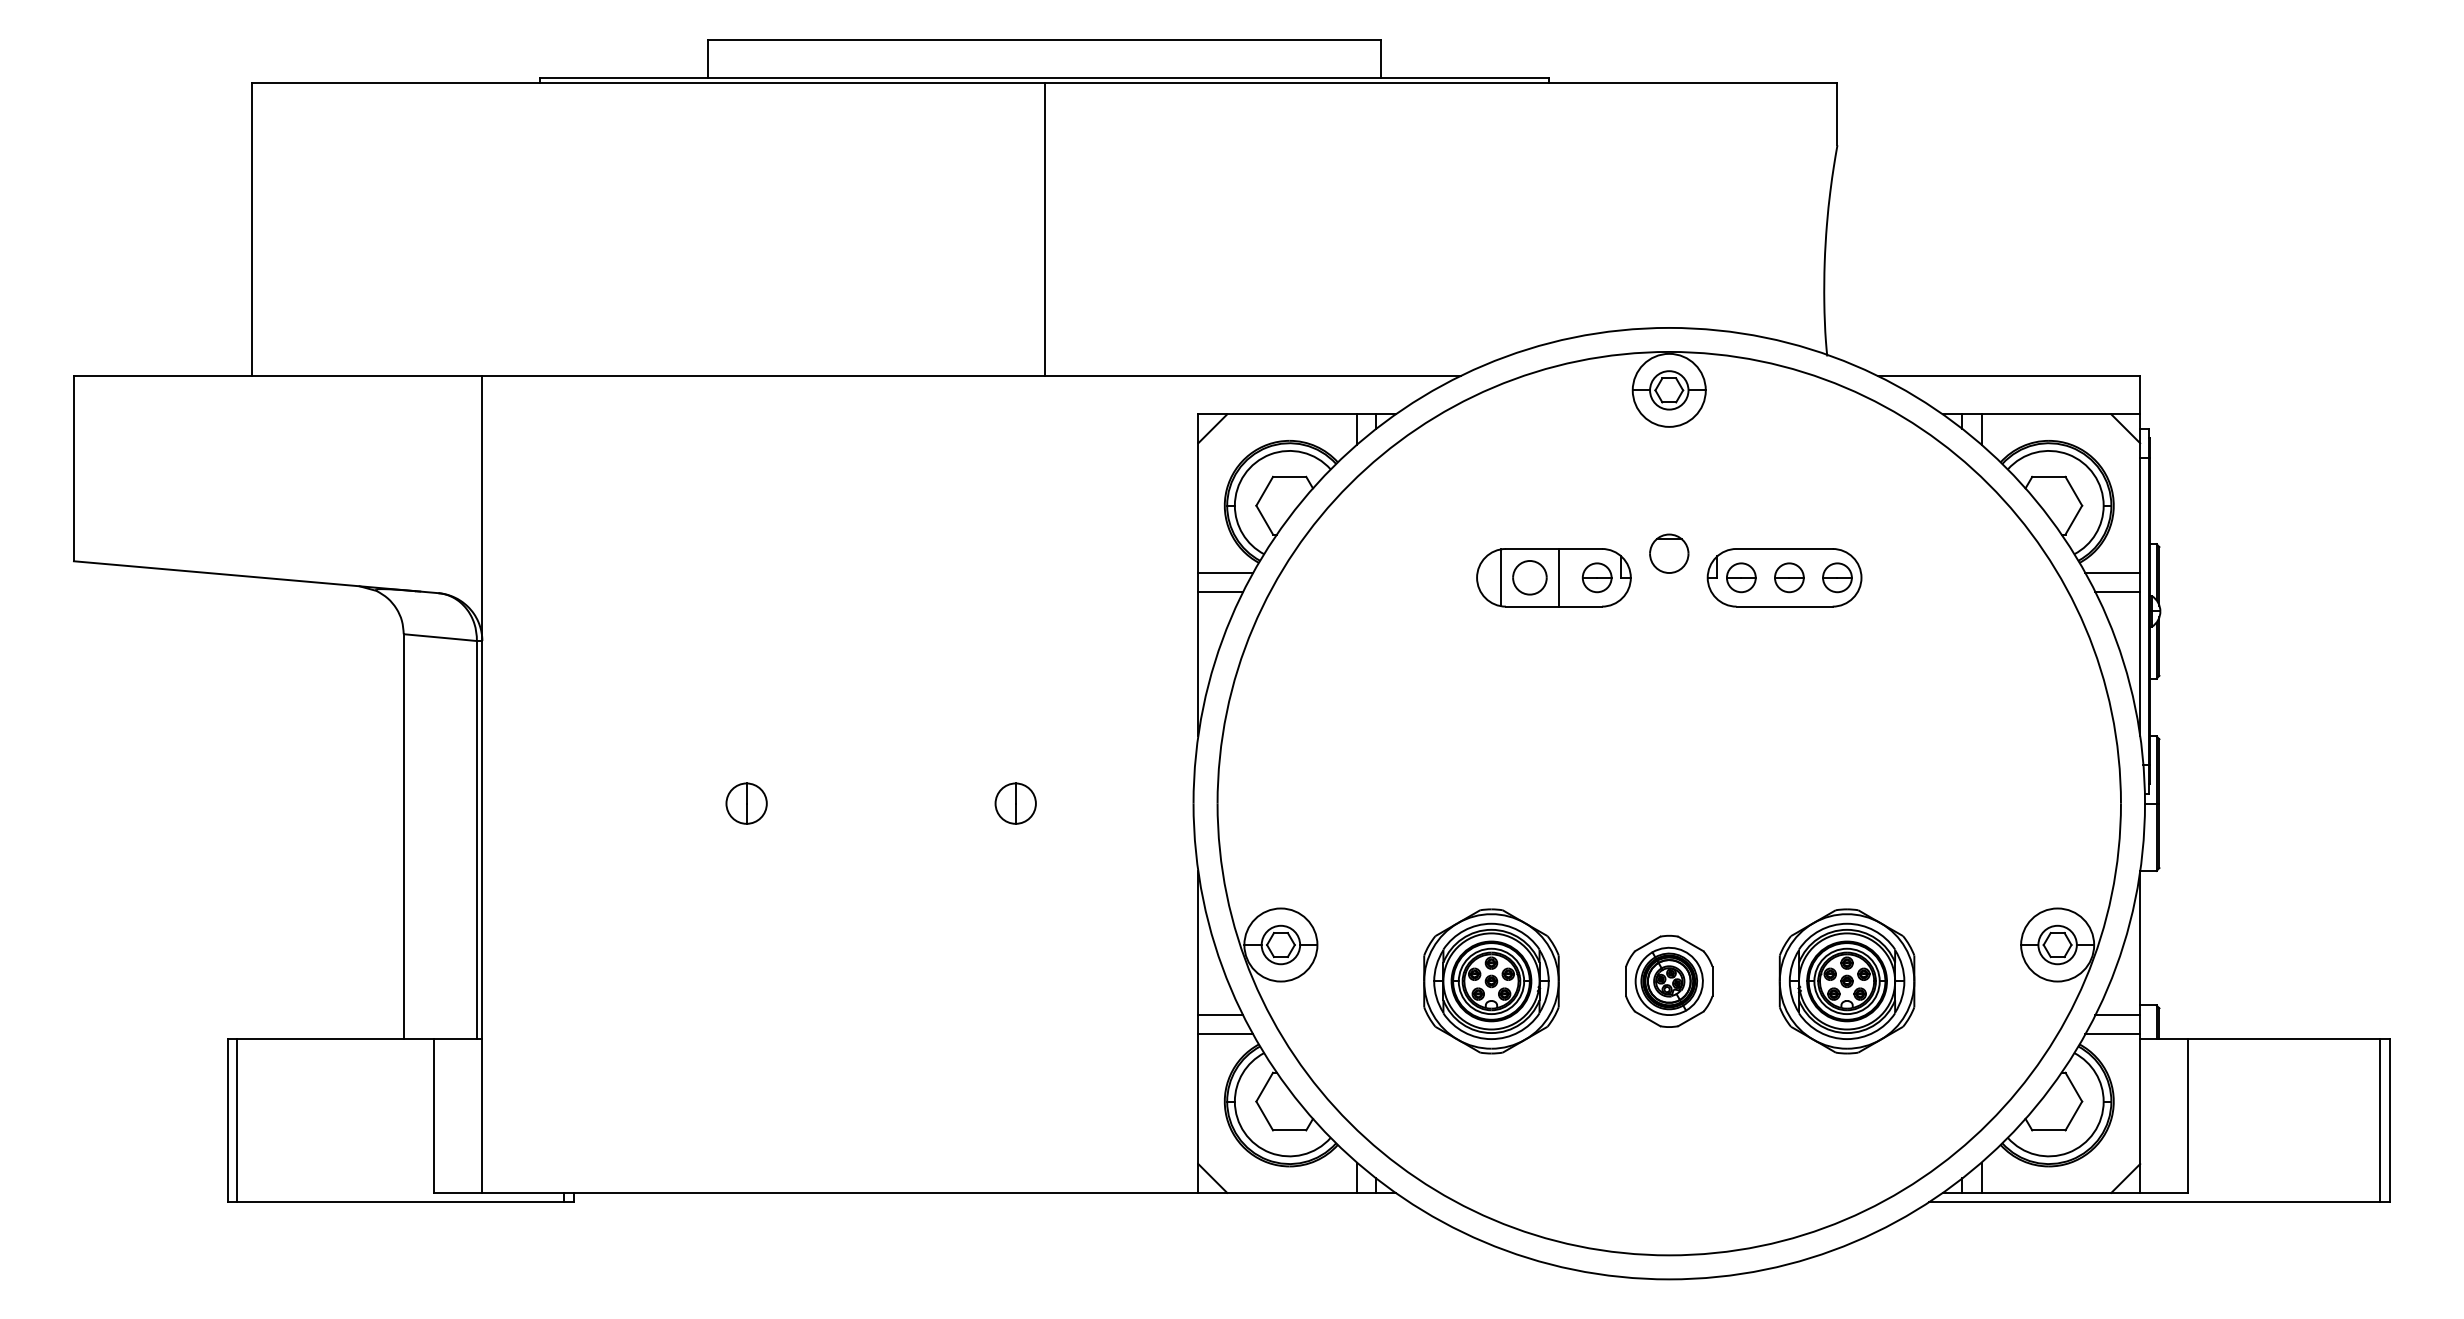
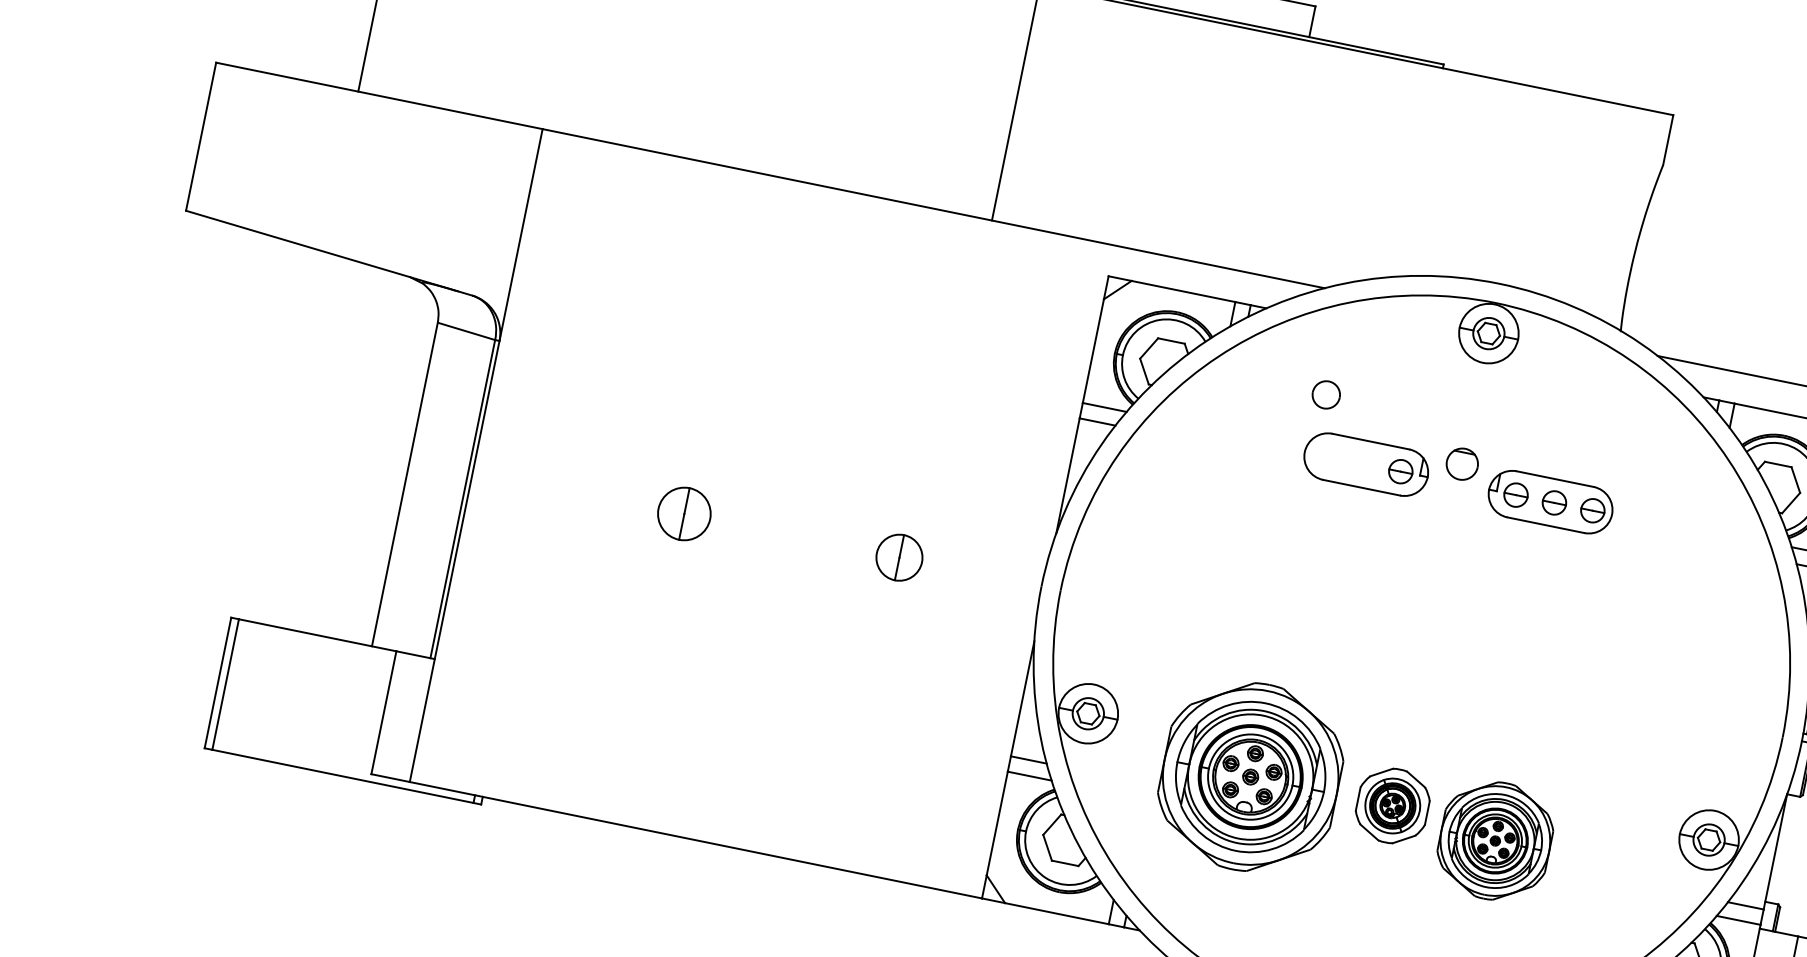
line: (1501, 577) -> (1324, 455), removed
part: (1529, 577) -> (1326, 394), moved
line: (1558, 577) -> (1369, 465), removed
part: (746, 803) -> (684, 513), size x1.6
part: (1015, 803) -> (899, 557), size x1.4
part: (1491, 981) -> (1250, 777), size x1.6
part: (1846, 981) -> (1494, 840), moved

